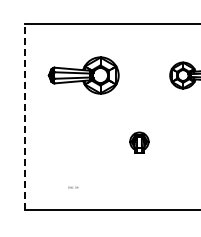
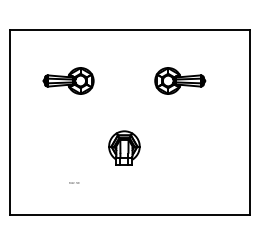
part: (83, 75) -> (68, 80), size x0.71
line: (24, 117) -> (9, 122), dashed -> solid
part: (139, 142) -> (124, 147), size x1.67
text: (73, 187) -> (74, 182), moved

